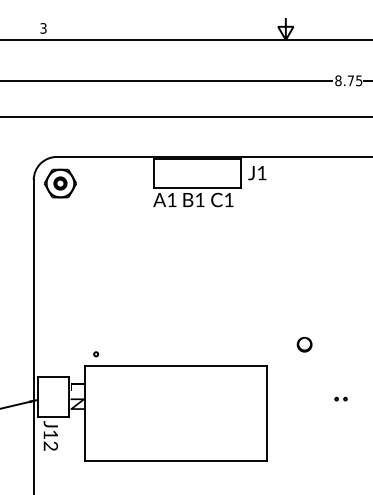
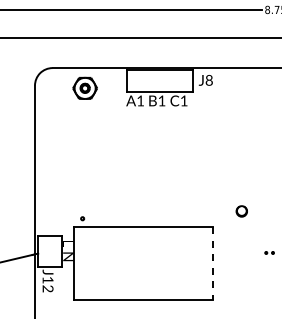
text: (261, 173) -> (208, 80), J1 -> J8
part: (60, 183) -> (85, 88), moved
line: (267, 413) -> (213, 263), solid -> dashed

